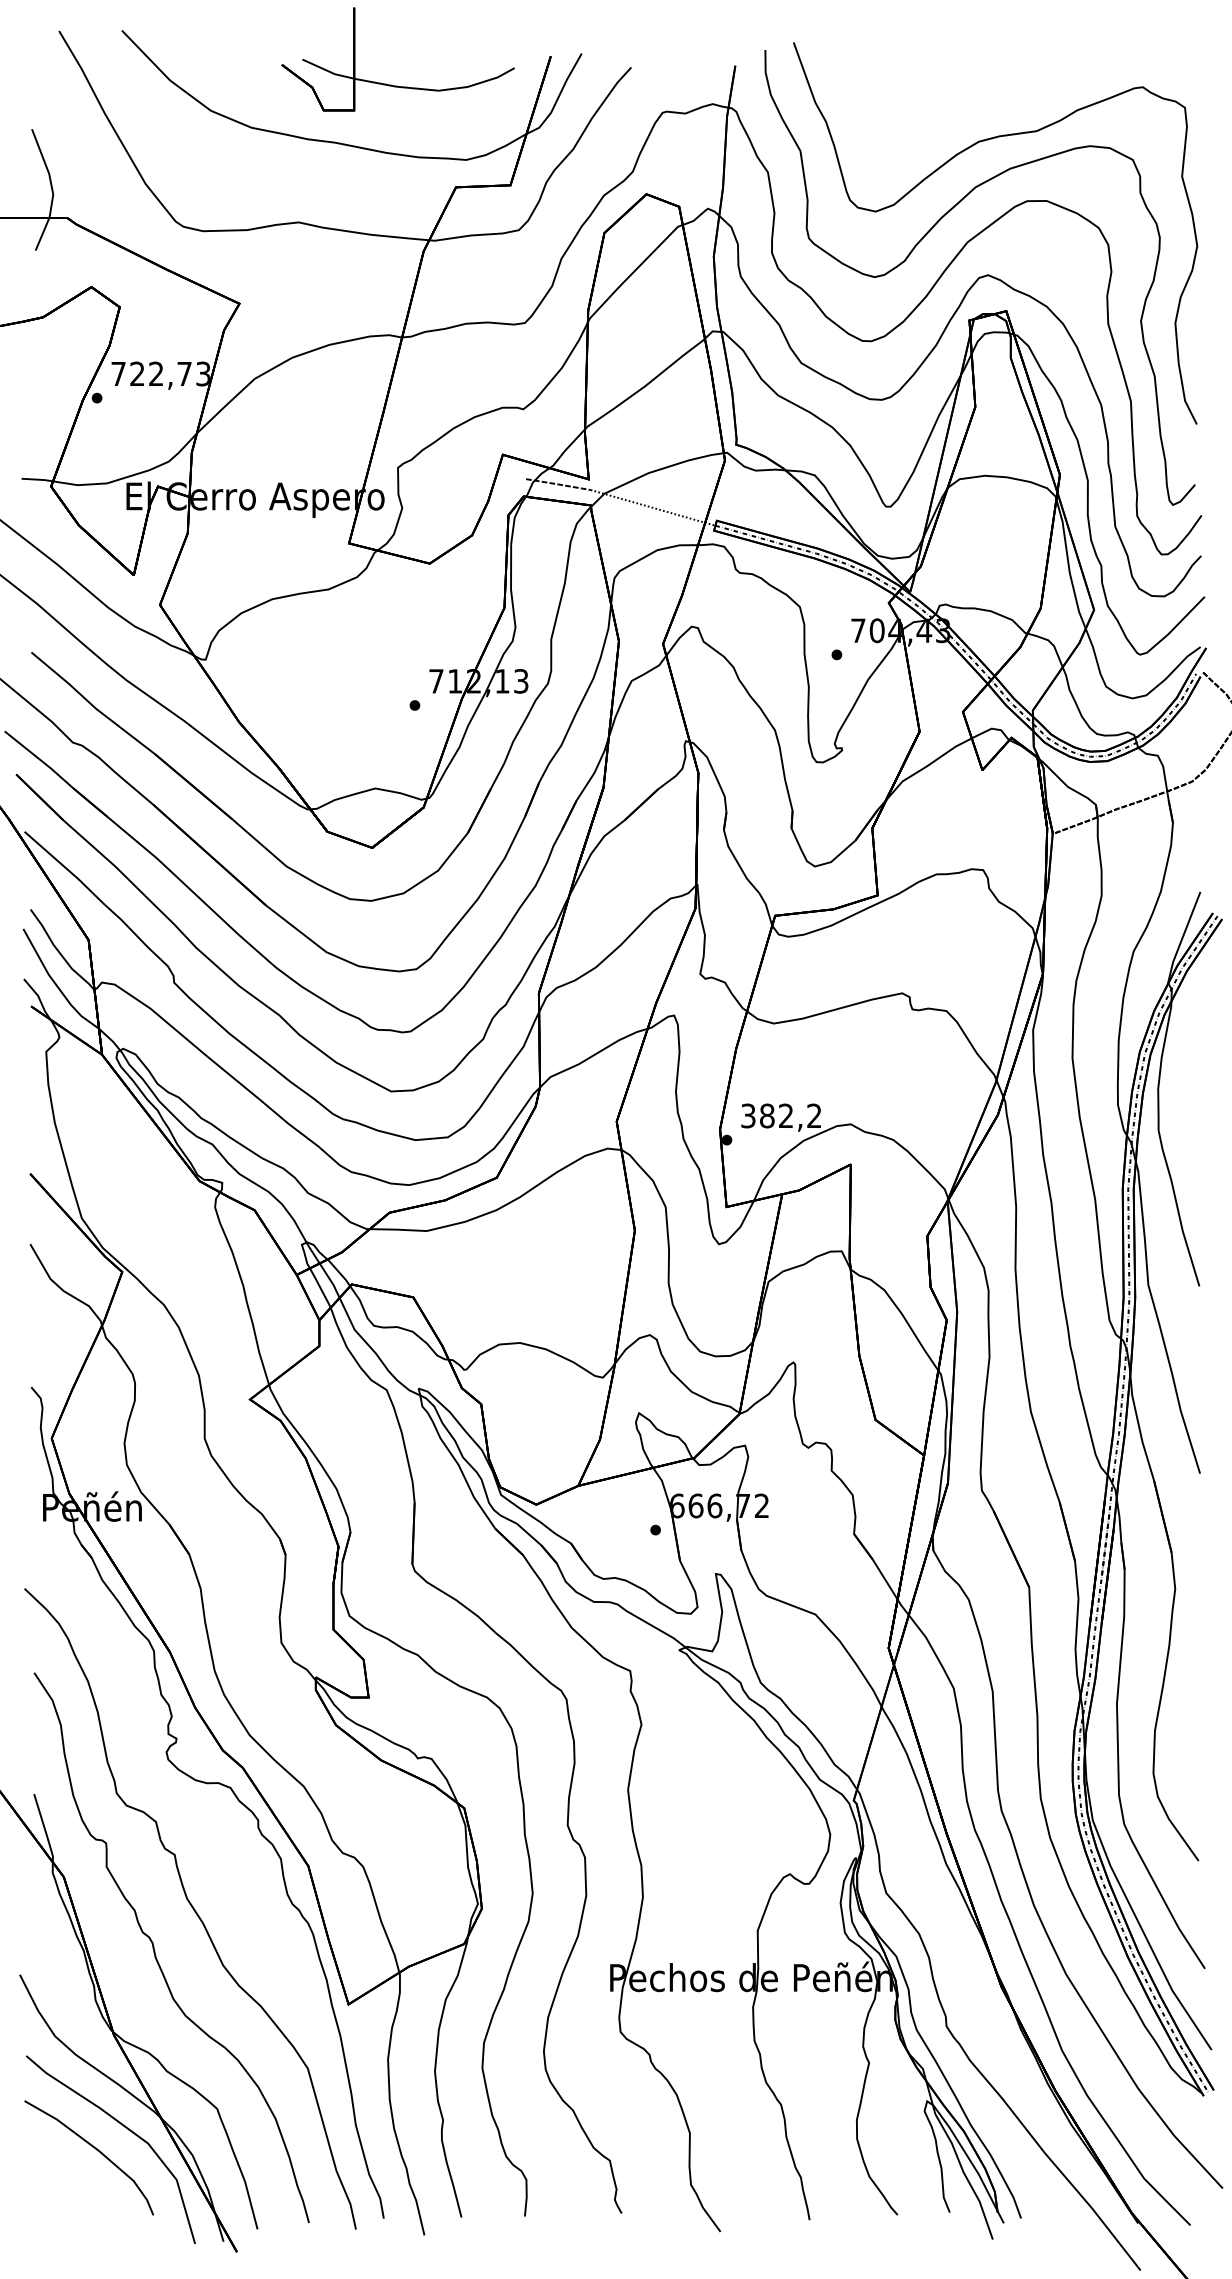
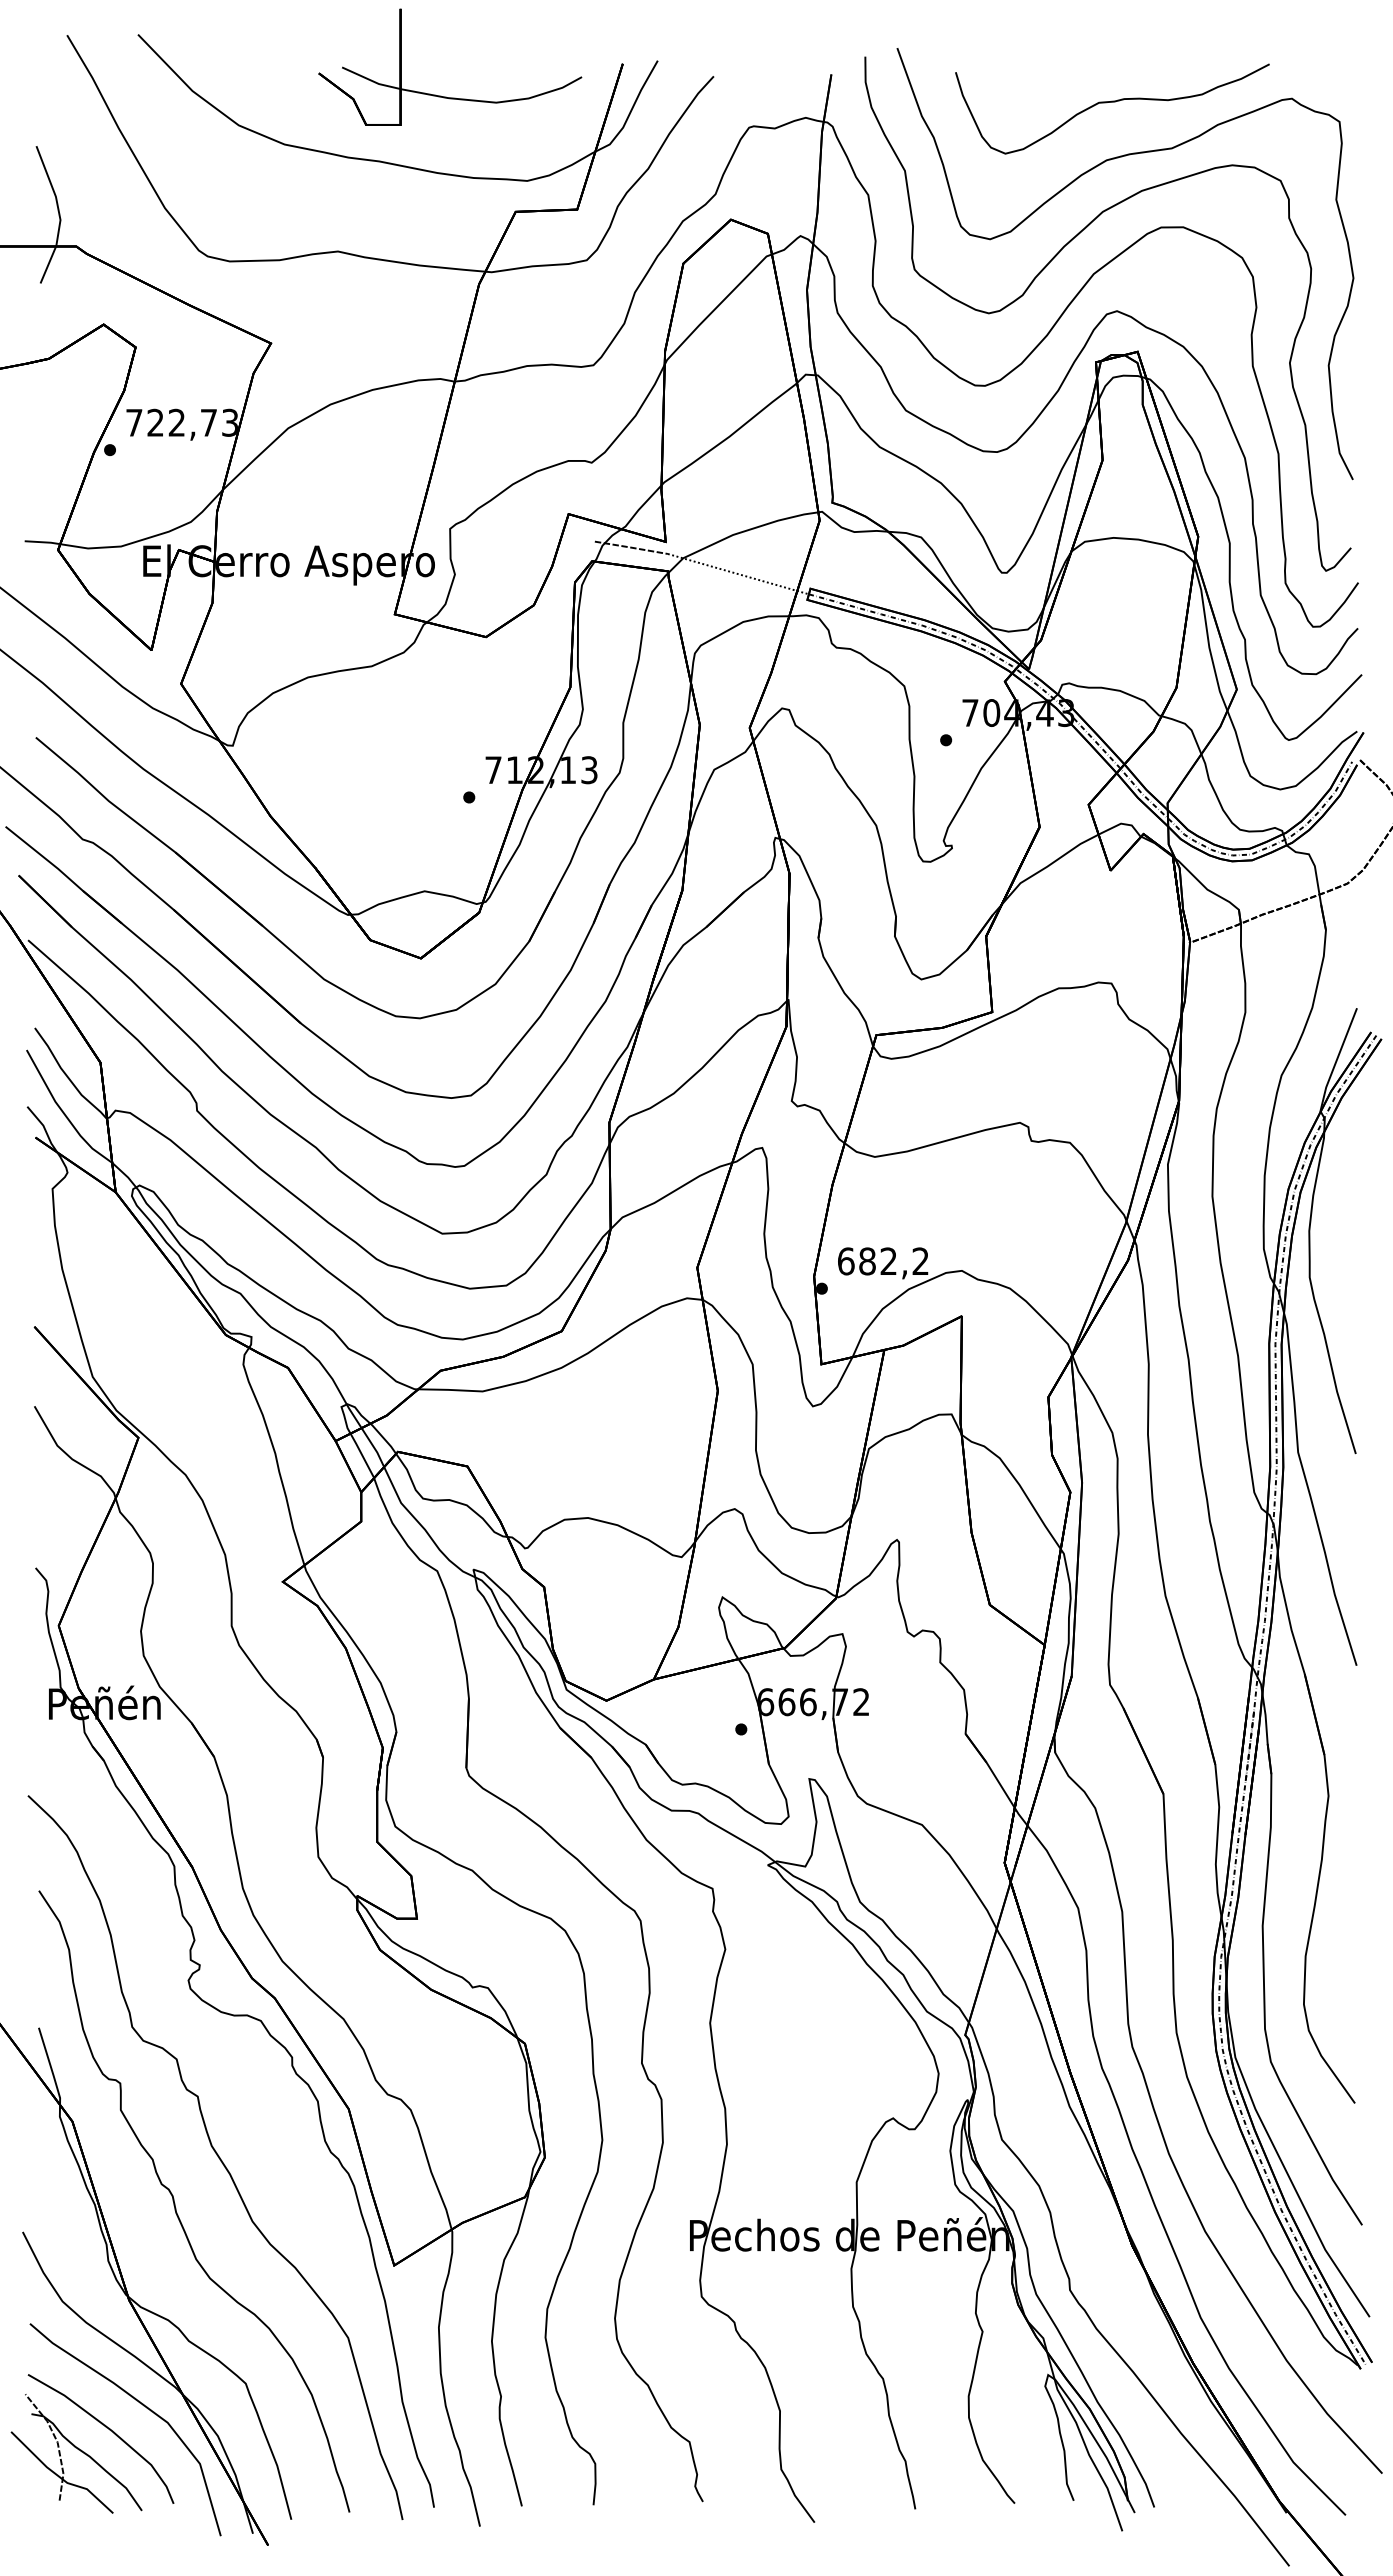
curve: (984, 90) -> (1112, 102), added
text: (748, 1116) -> (846, 1261), 382,2 -> 682,2
part: (67, 2170) -> (76, 2453), added

